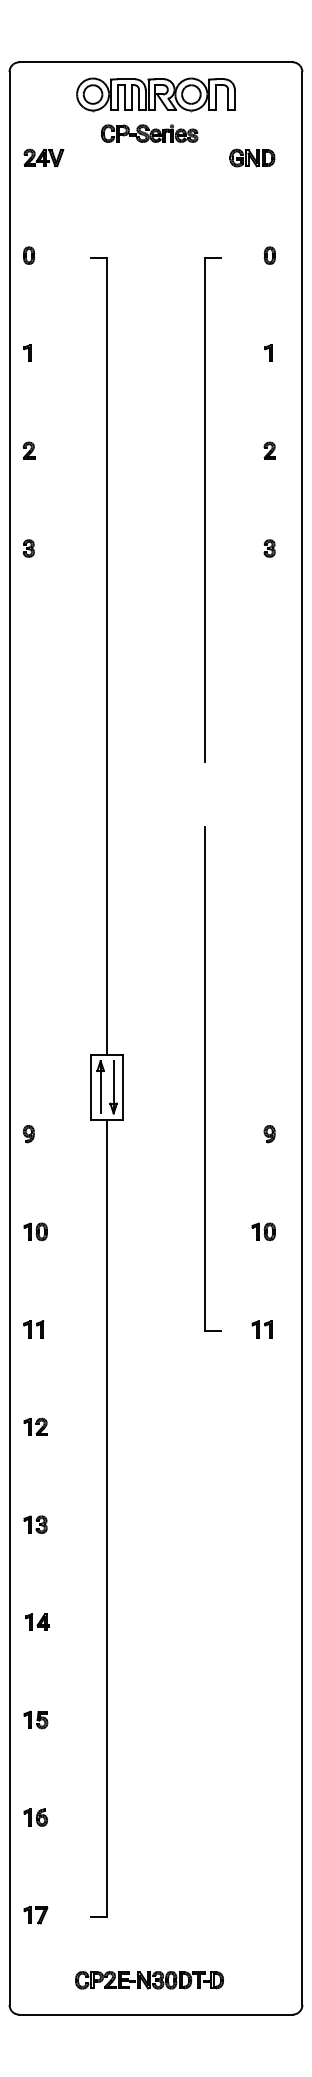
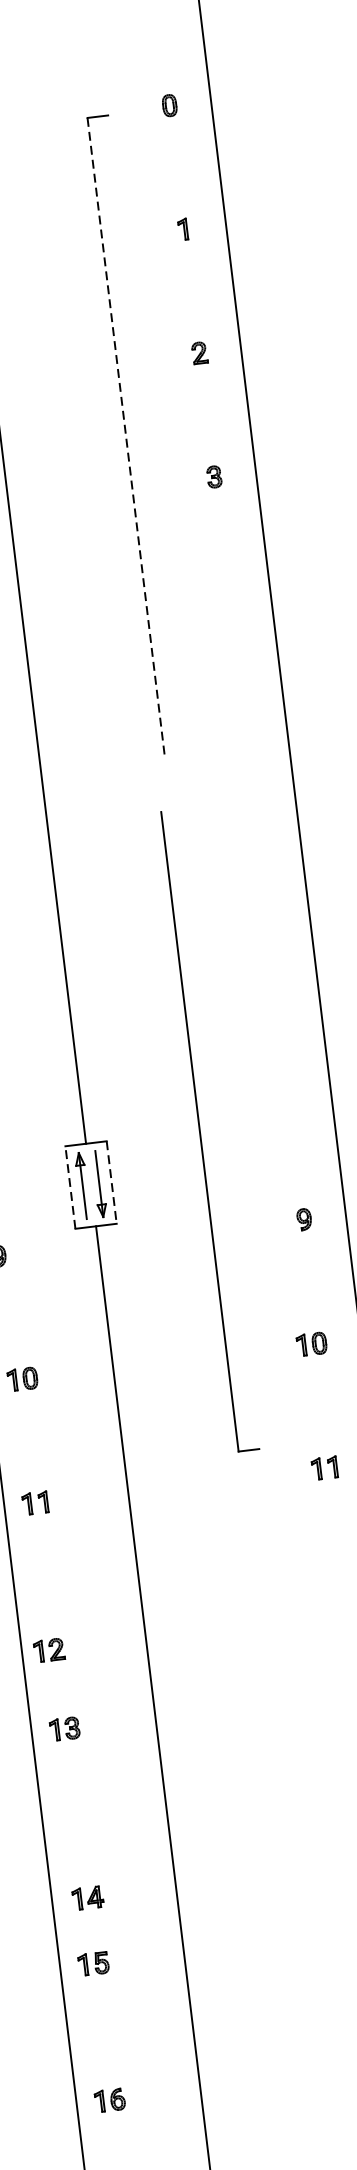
line: (204, 510) -> (125, 438), solid -> dashed
part: (205, 1078) -> (200, 1130), moved
line: (90, 1087) -> (69, 1187), solid -> dashed
line: (123, 1087) -> (111, 1182), solid -> dashed
part: (35, 1426) -> (48, 1649), moved
part: (35, 1524) -> (64, 1728), moved
part: (37, 1621) -> (87, 1897), moved
part: (35, 1719) -> (93, 1963), moved
part: (35, 1817) -> (109, 2100), moved

